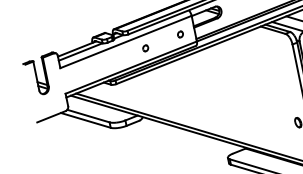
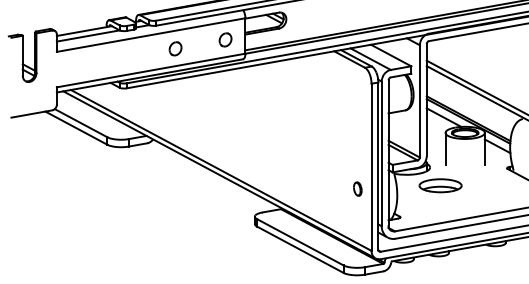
part: (180, 34) -> (225, 39), size x1.67
part: (145, 48) -> (175, 48), size x1.67

